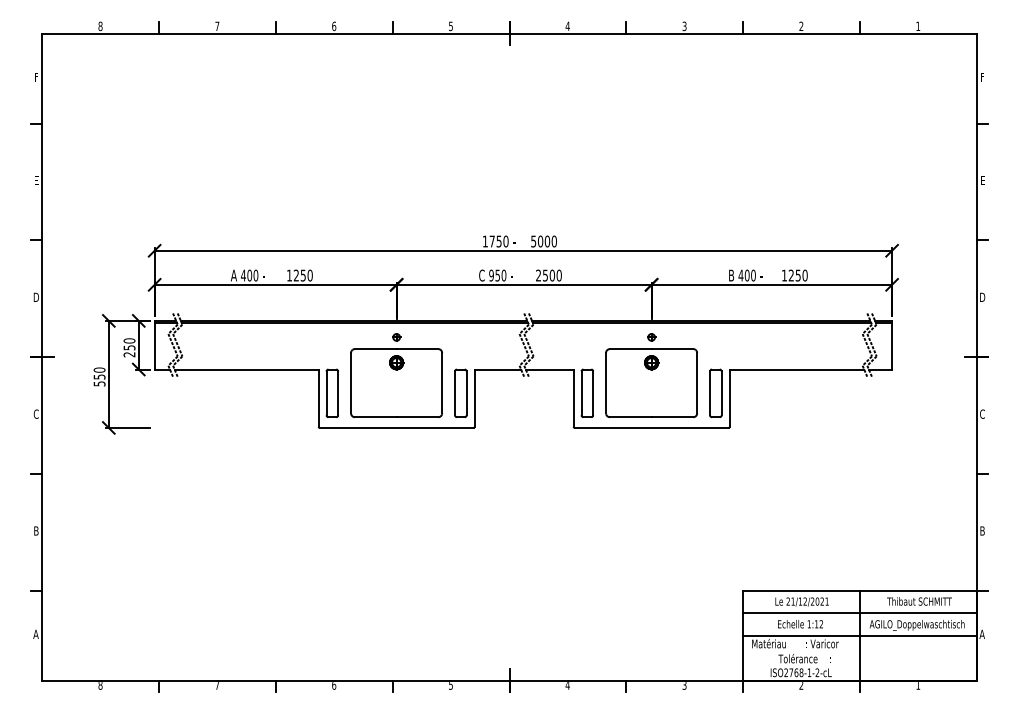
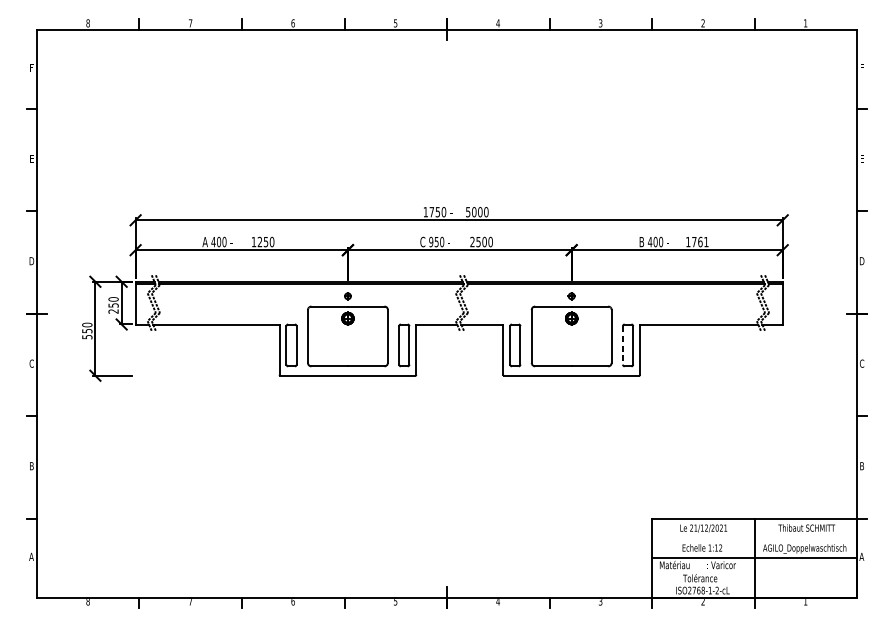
text: (797, 275) -> (699, 241), 1250 -> 1761
line: (710, 393) -> (623, 345), solid -> dashed
line: (859, 613) -> (754, 538), removed

